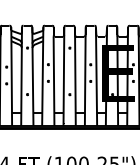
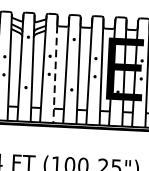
line: (54, 81) -> (55, 74), solid -> dashed

